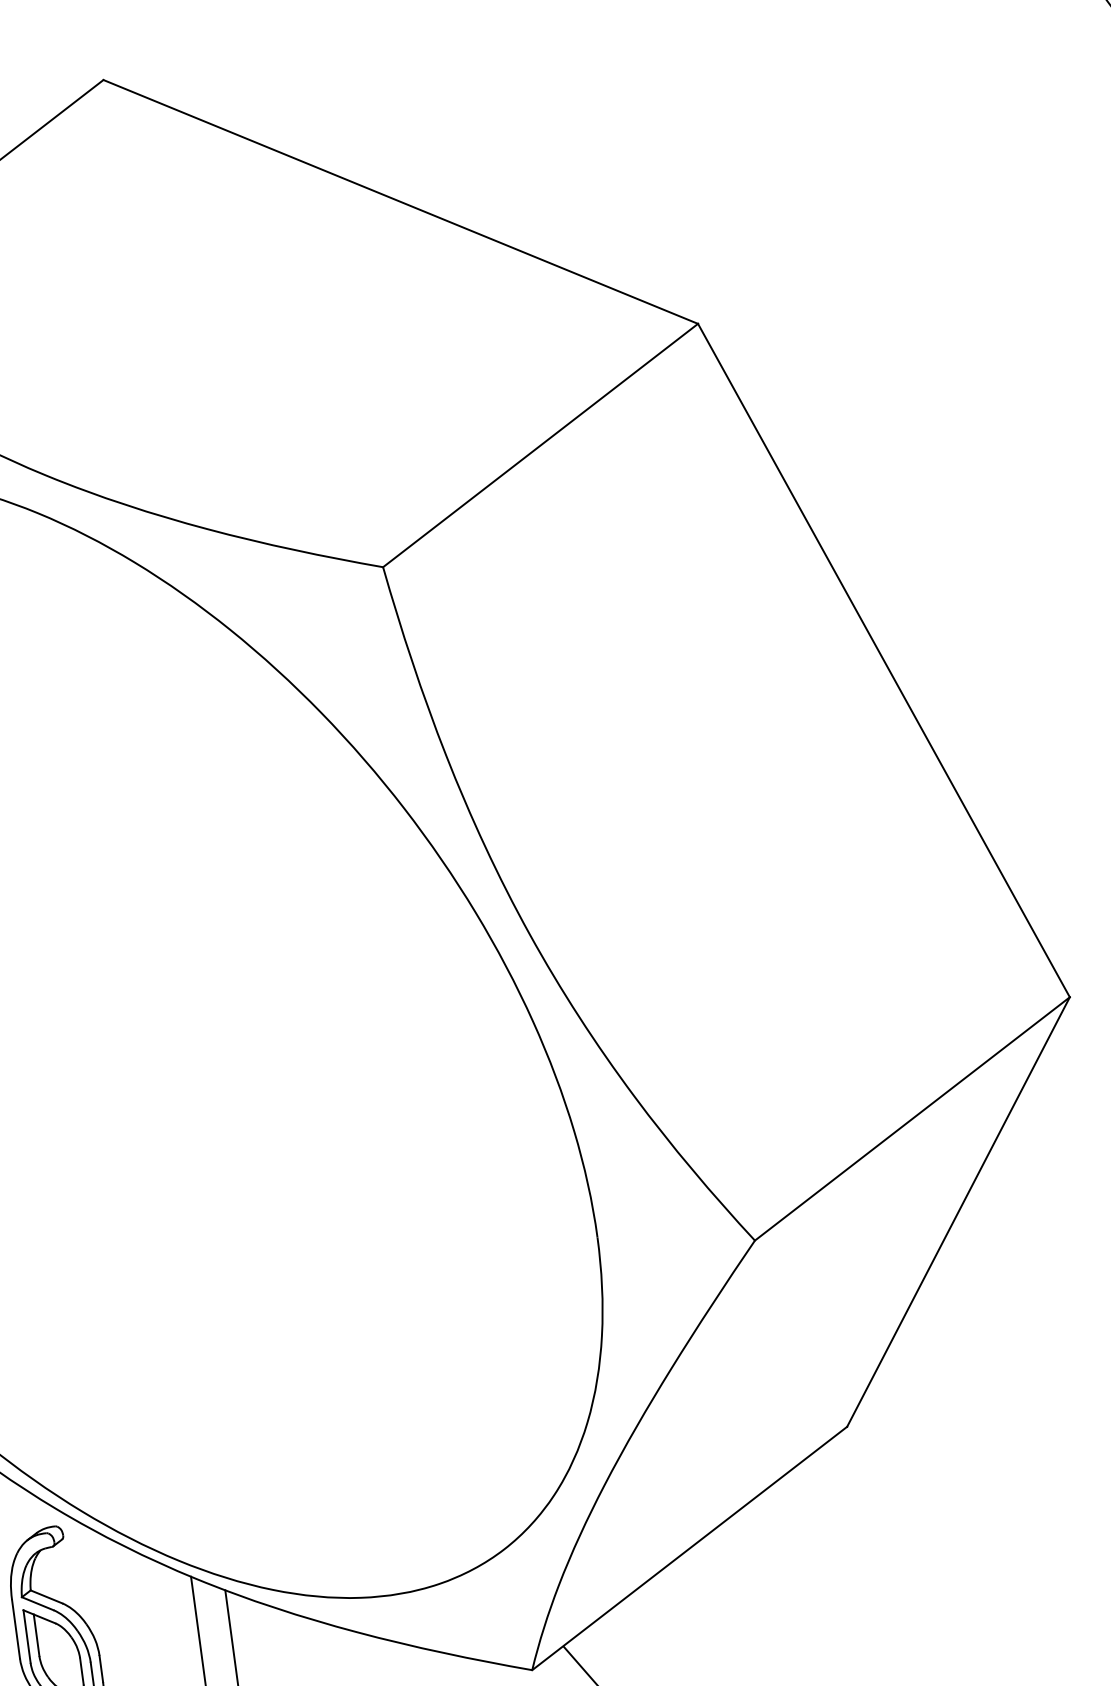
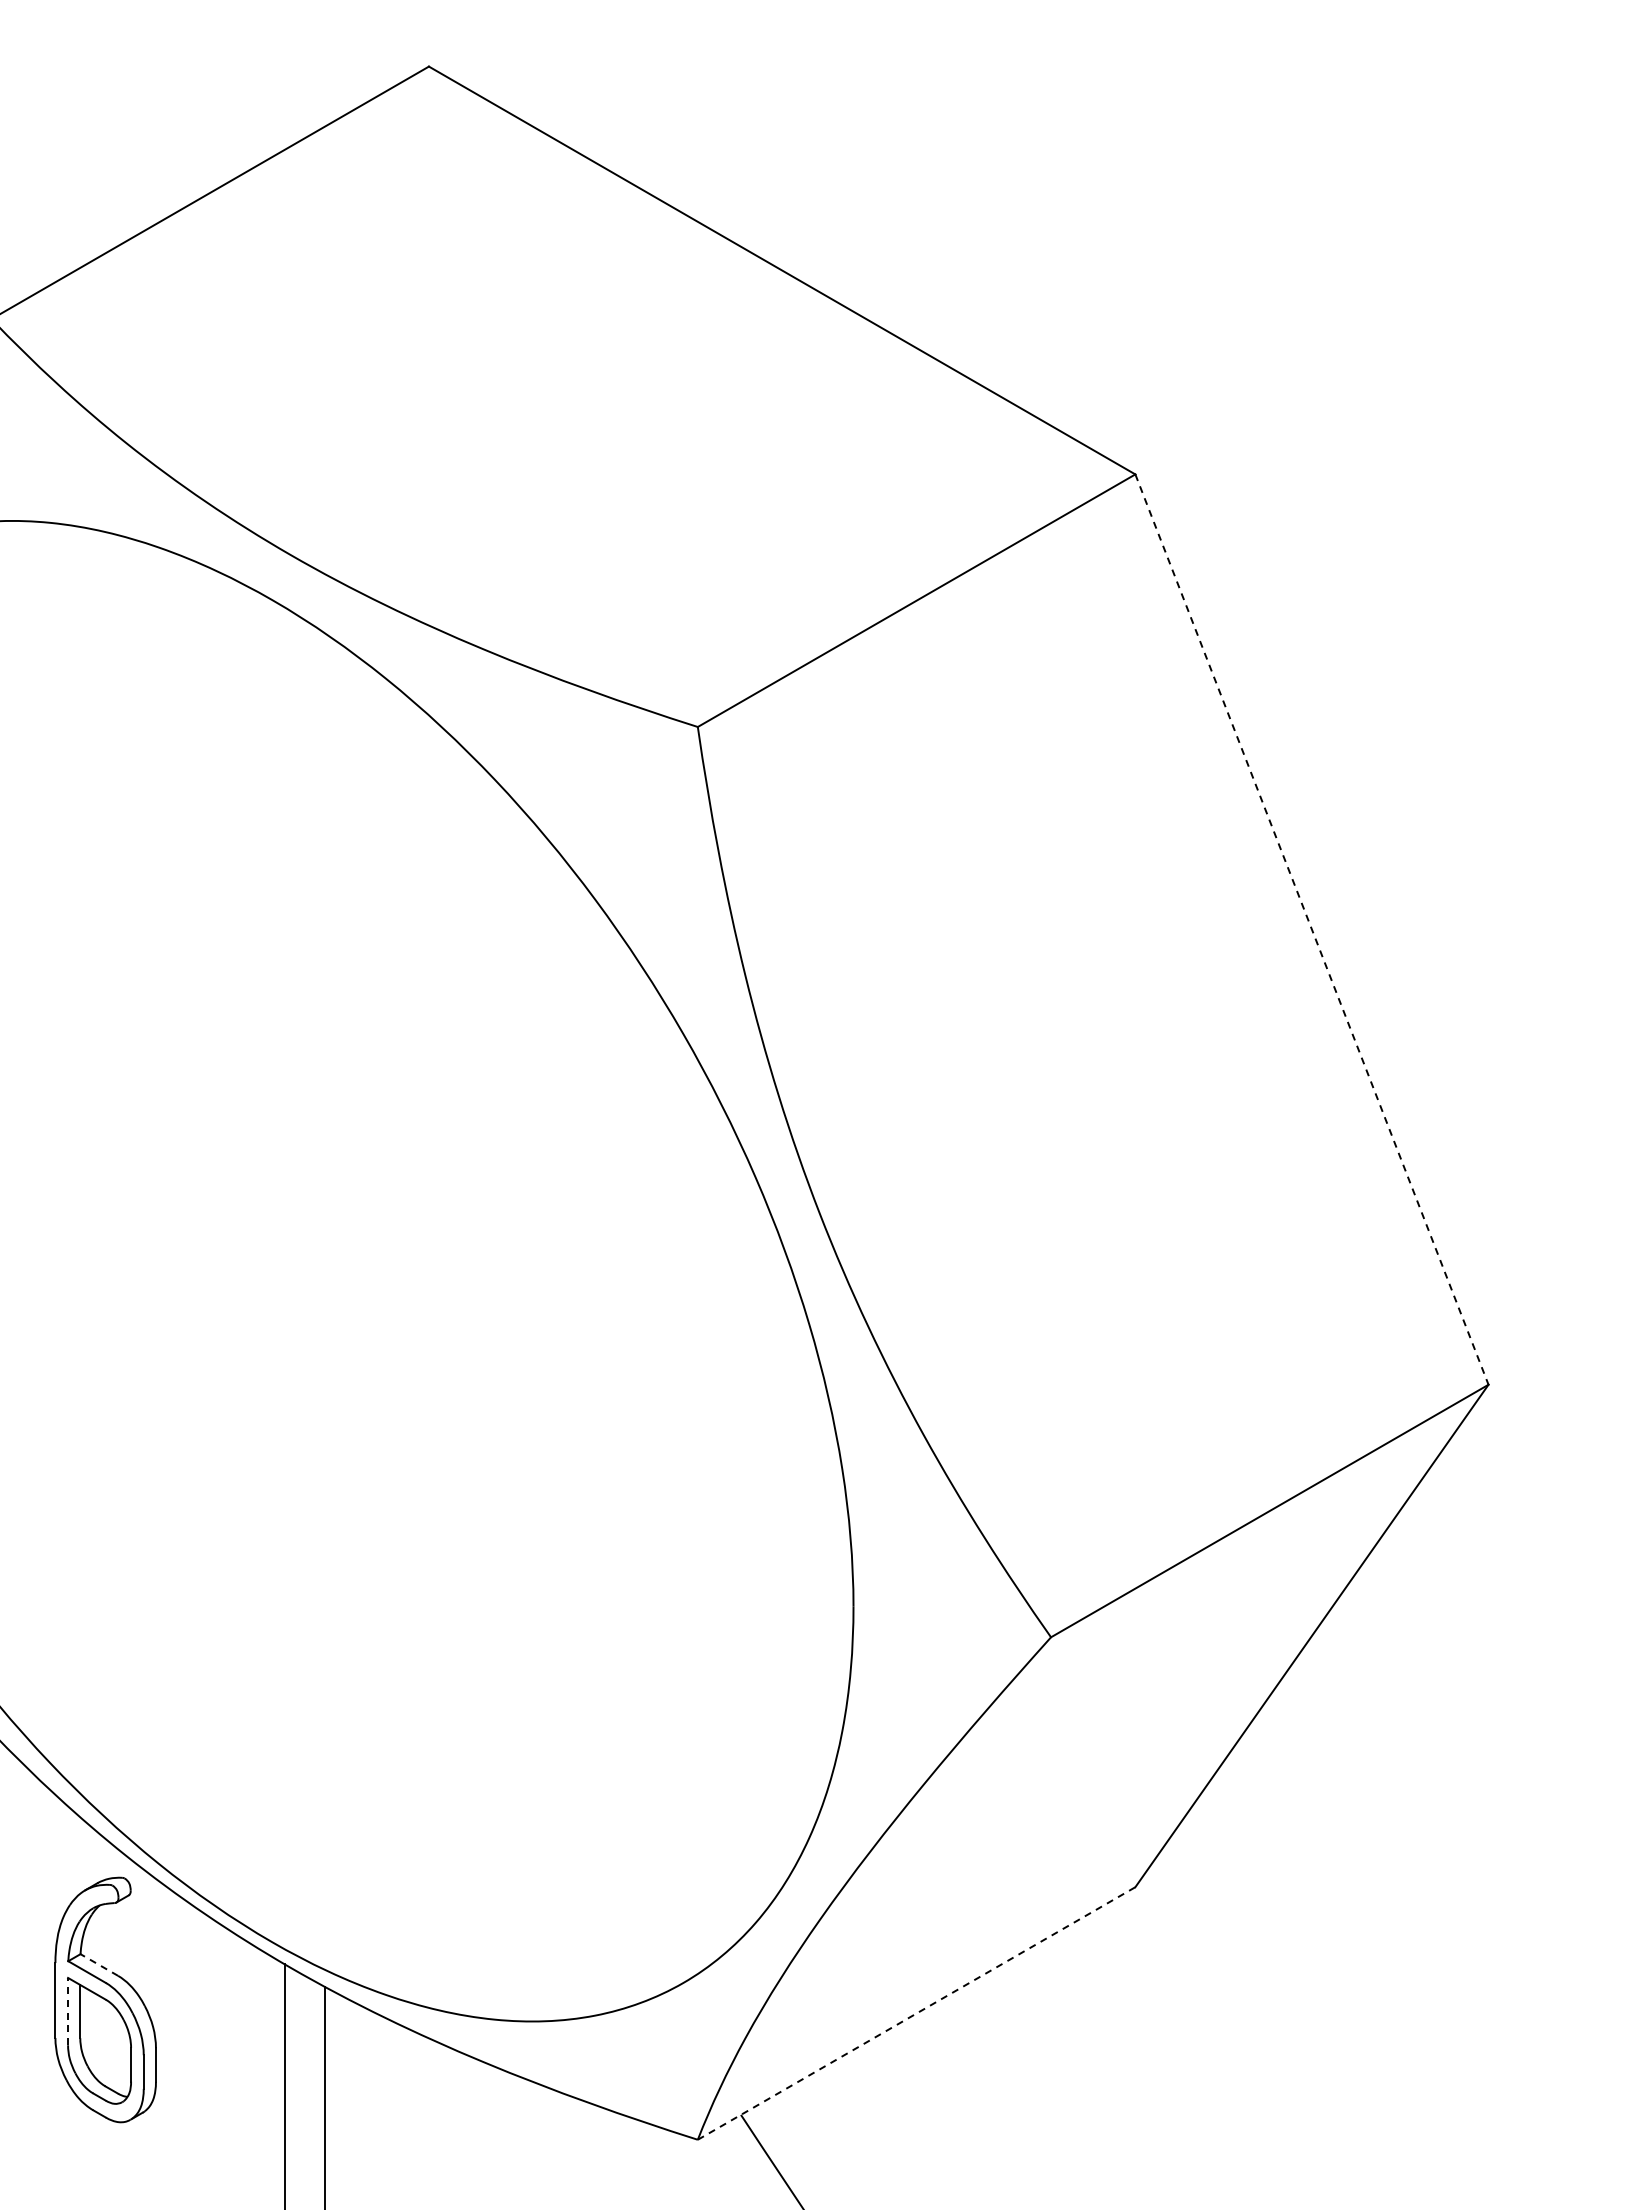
line: (884, 661) -> (1312, 930), solid -> dashed
line: (689, 1548) -> (916, 2013), solid -> dashed
line: (46, 1597) -> (99, 1965), solid -> dashed
line: (27, 1636) -> (68, 2011), solid -> dashed

